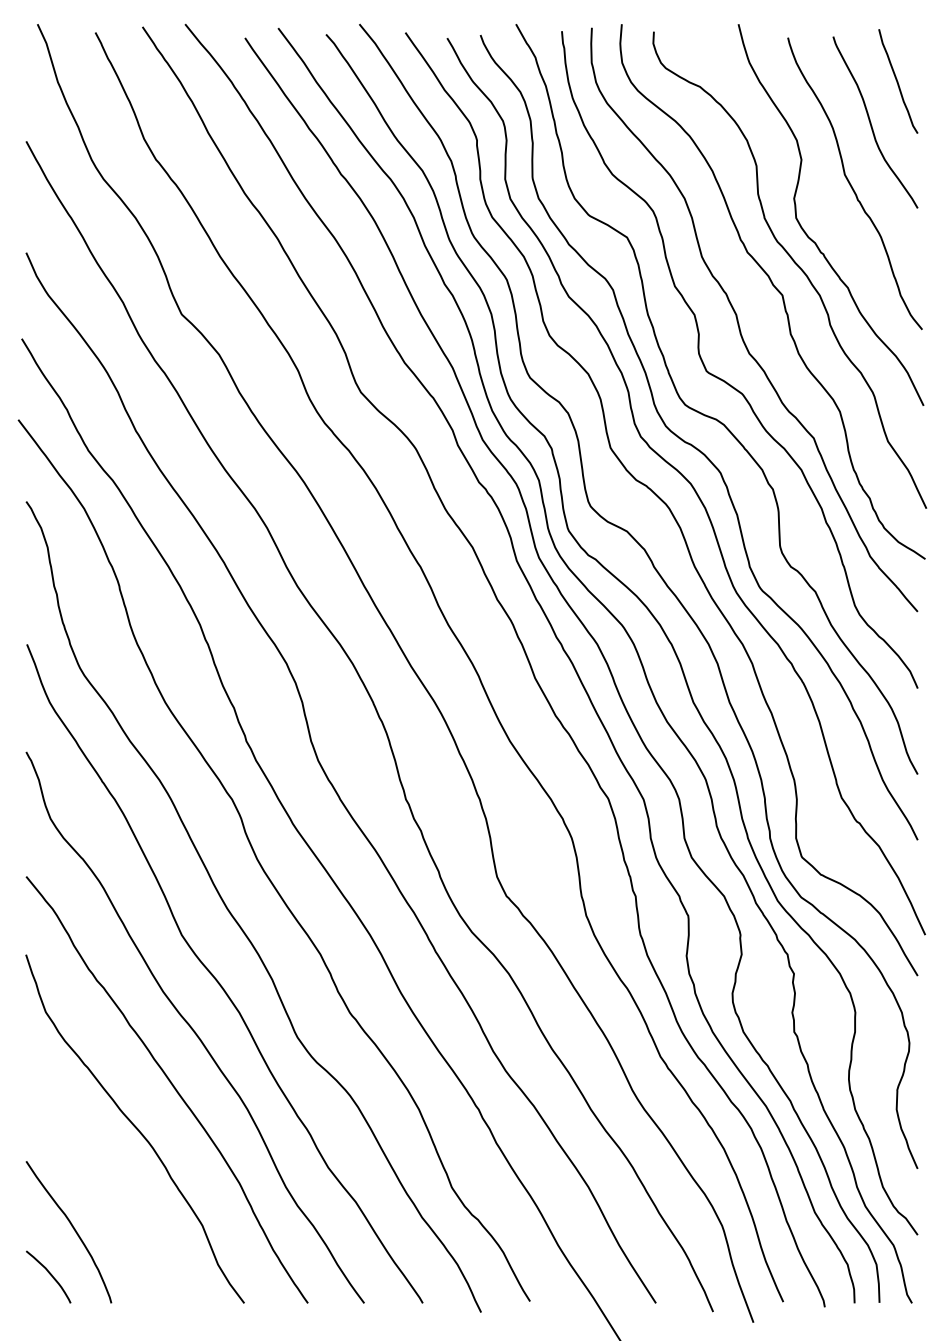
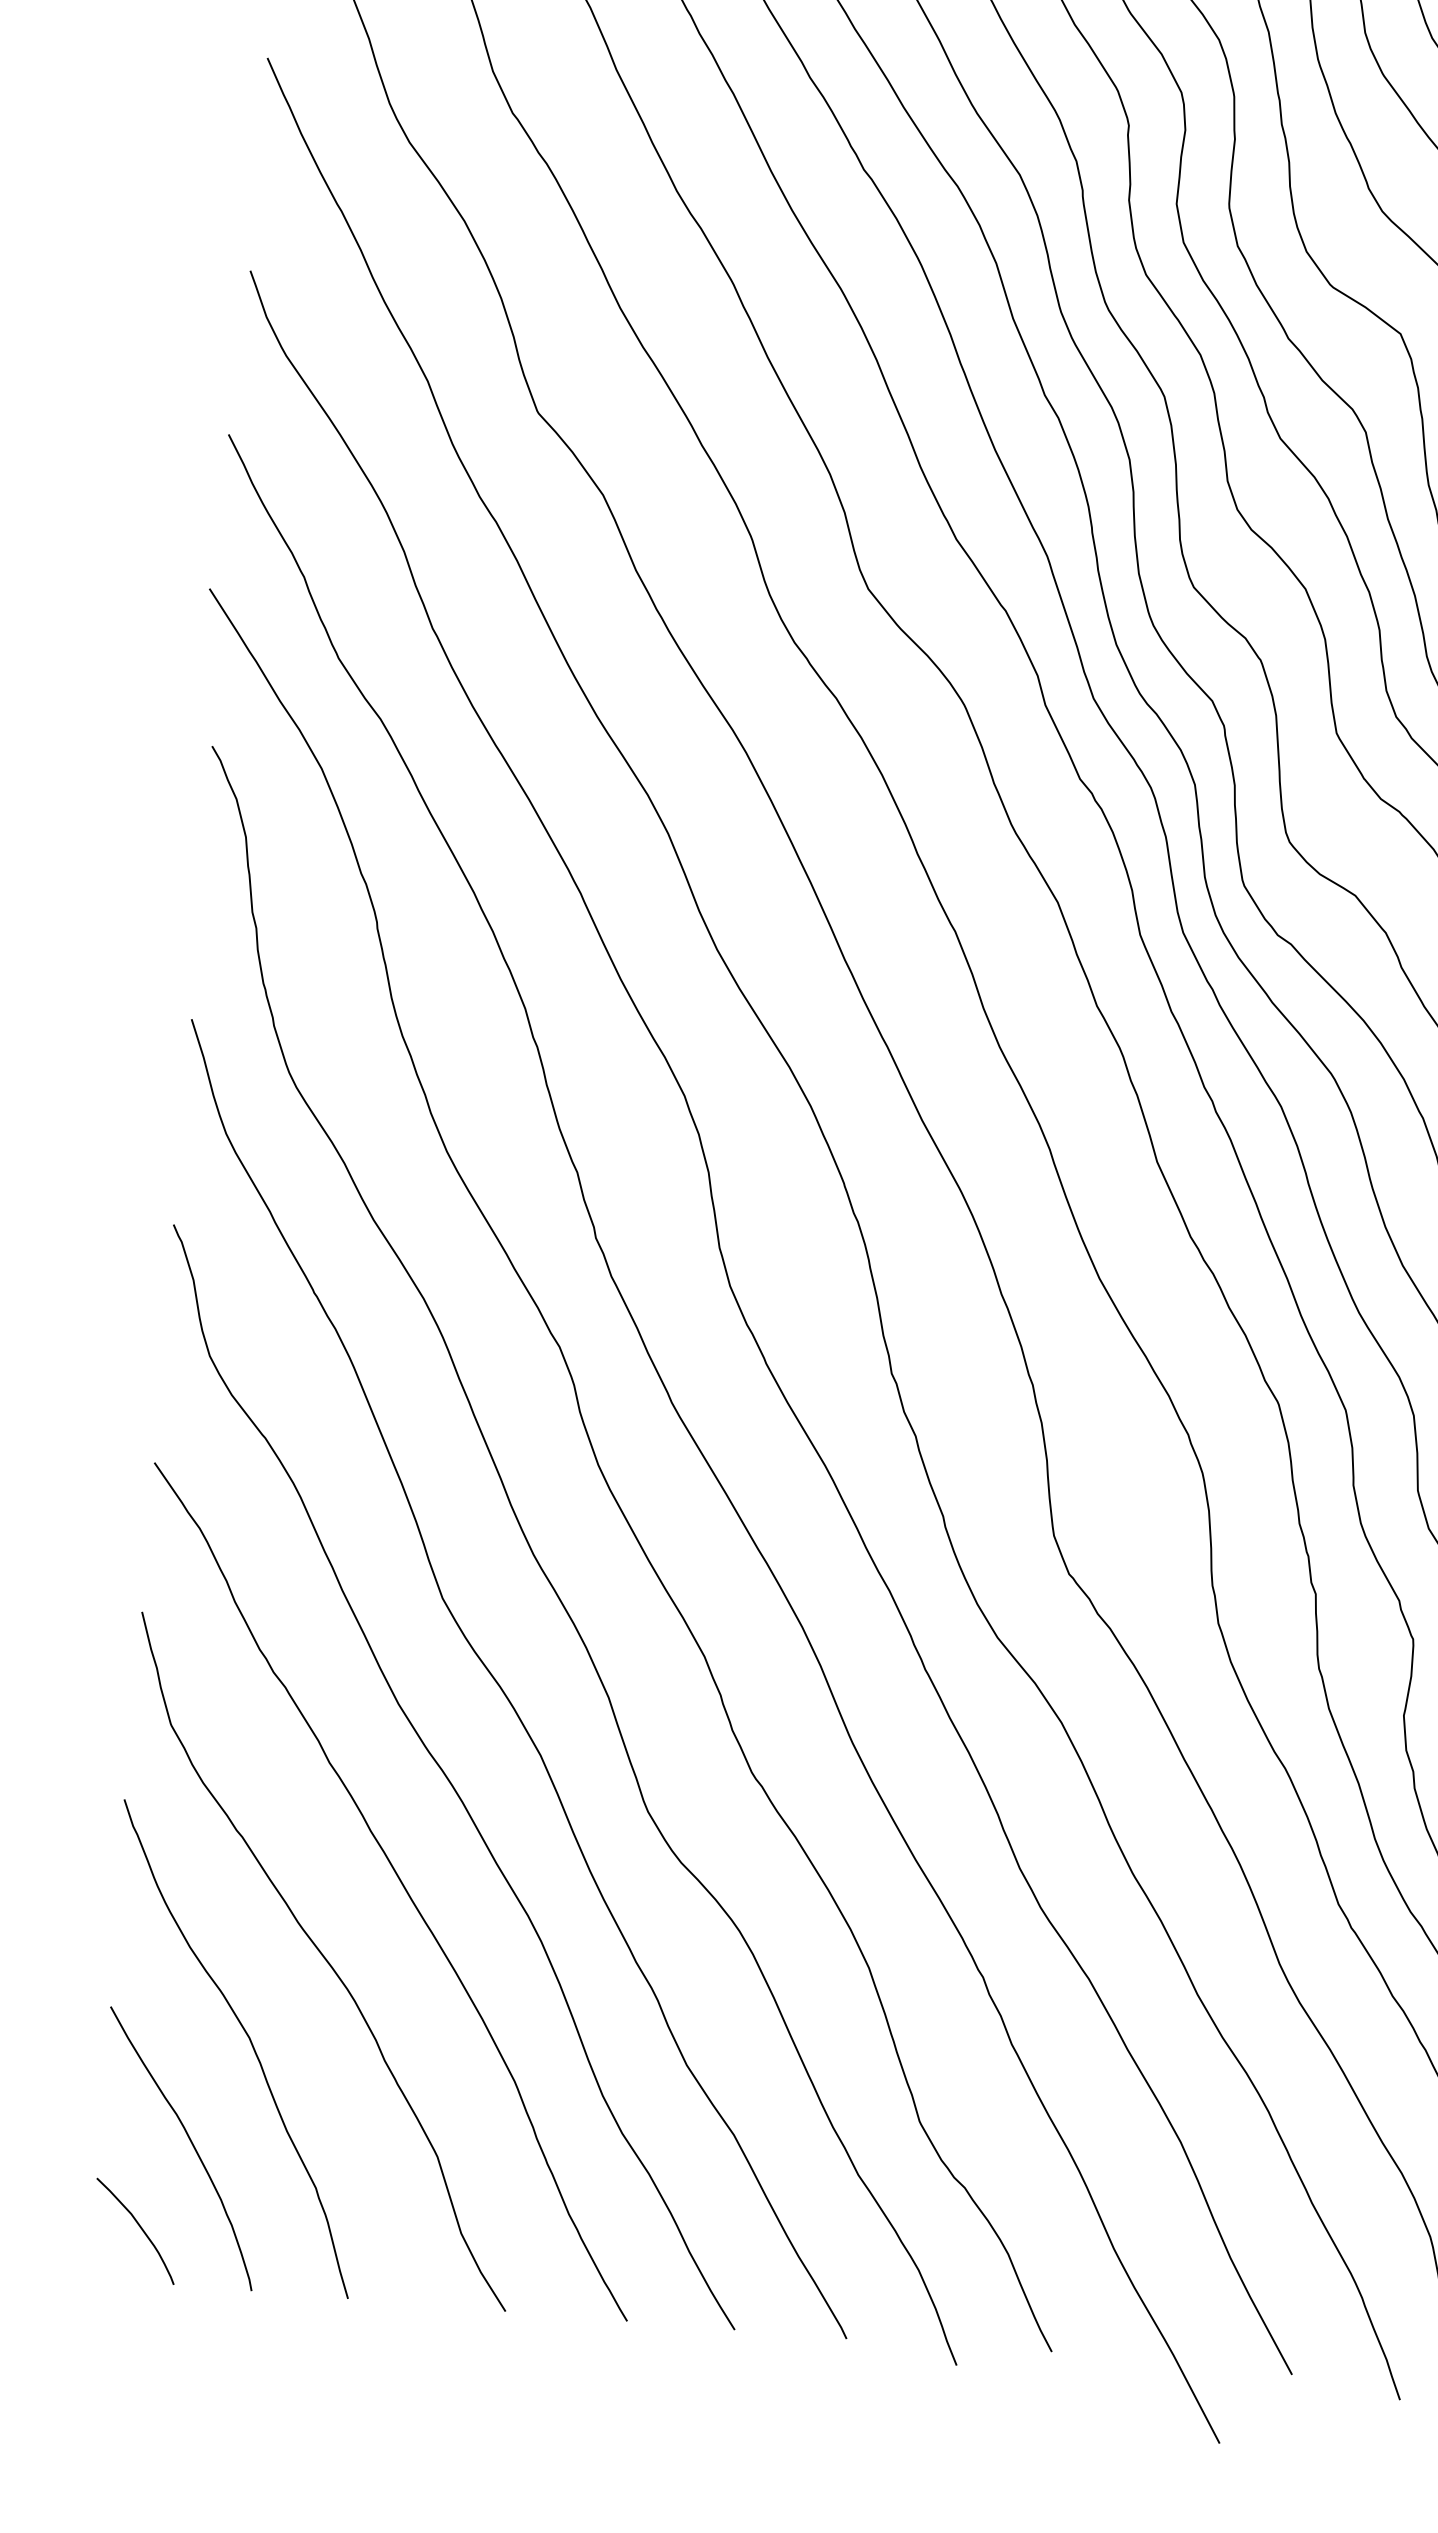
curve: (99, 1173) -> (248, 2041), added

